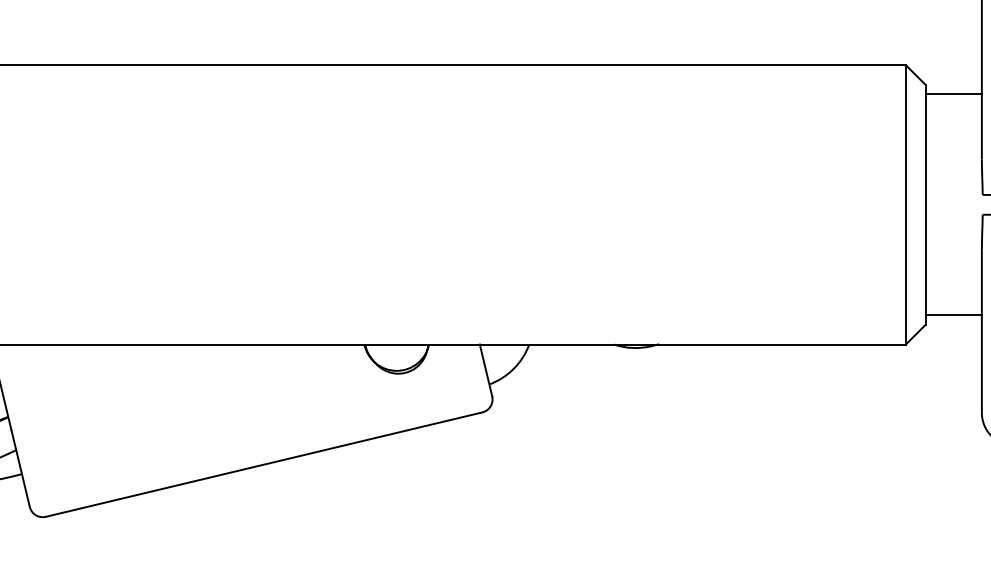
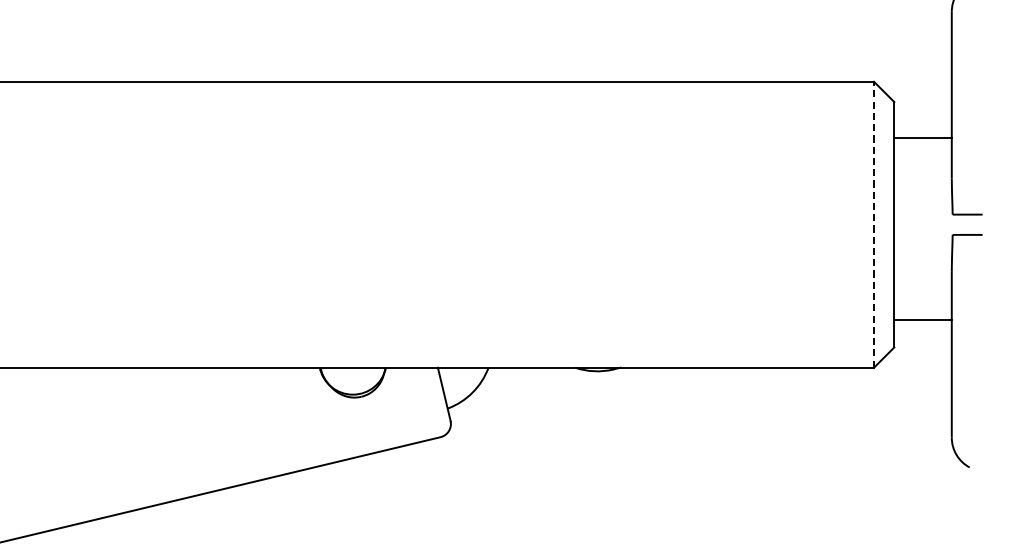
line: (953, 94) -> (922, 138), moved
line: (905, 204) -> (873, 224), solid -> dashed
line: (953, 315) -> (922, 319), moved

